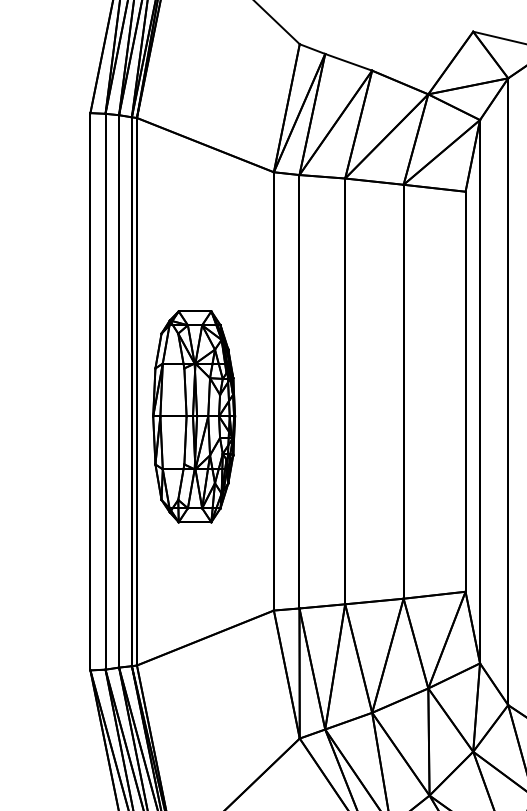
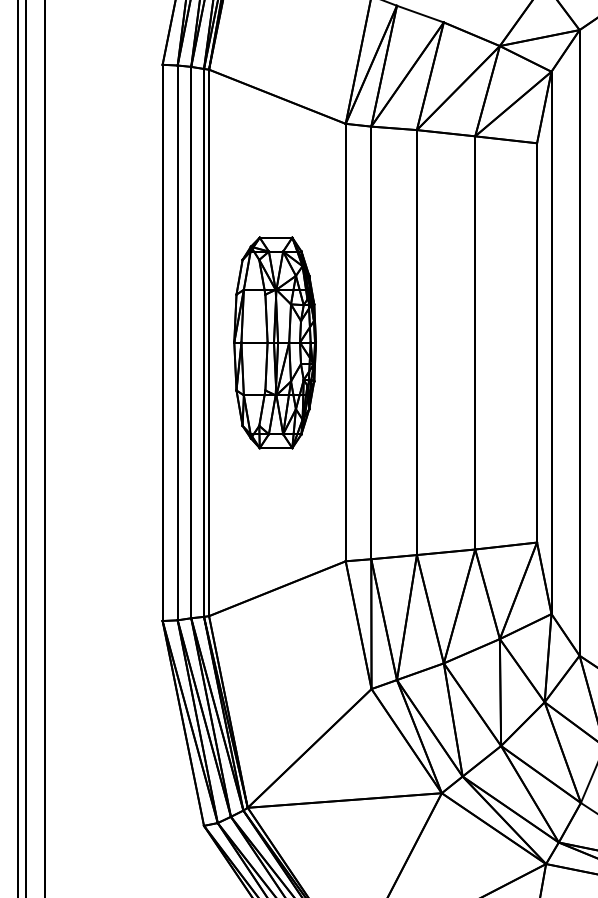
part: (193, 416) -> (274, 342), moved

